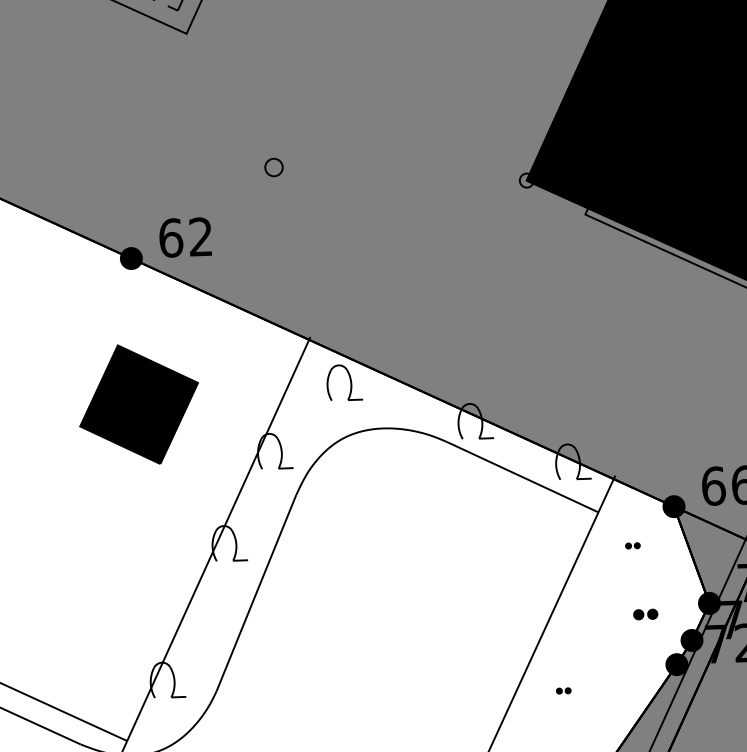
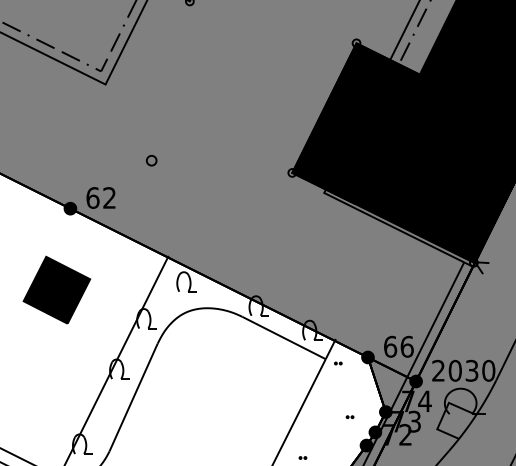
part: (138, 403) -> (56, 289), moved
part: (633, 545) -> (338, 363), moved
part: (644, 615) -> (349, 417), size x0.62

